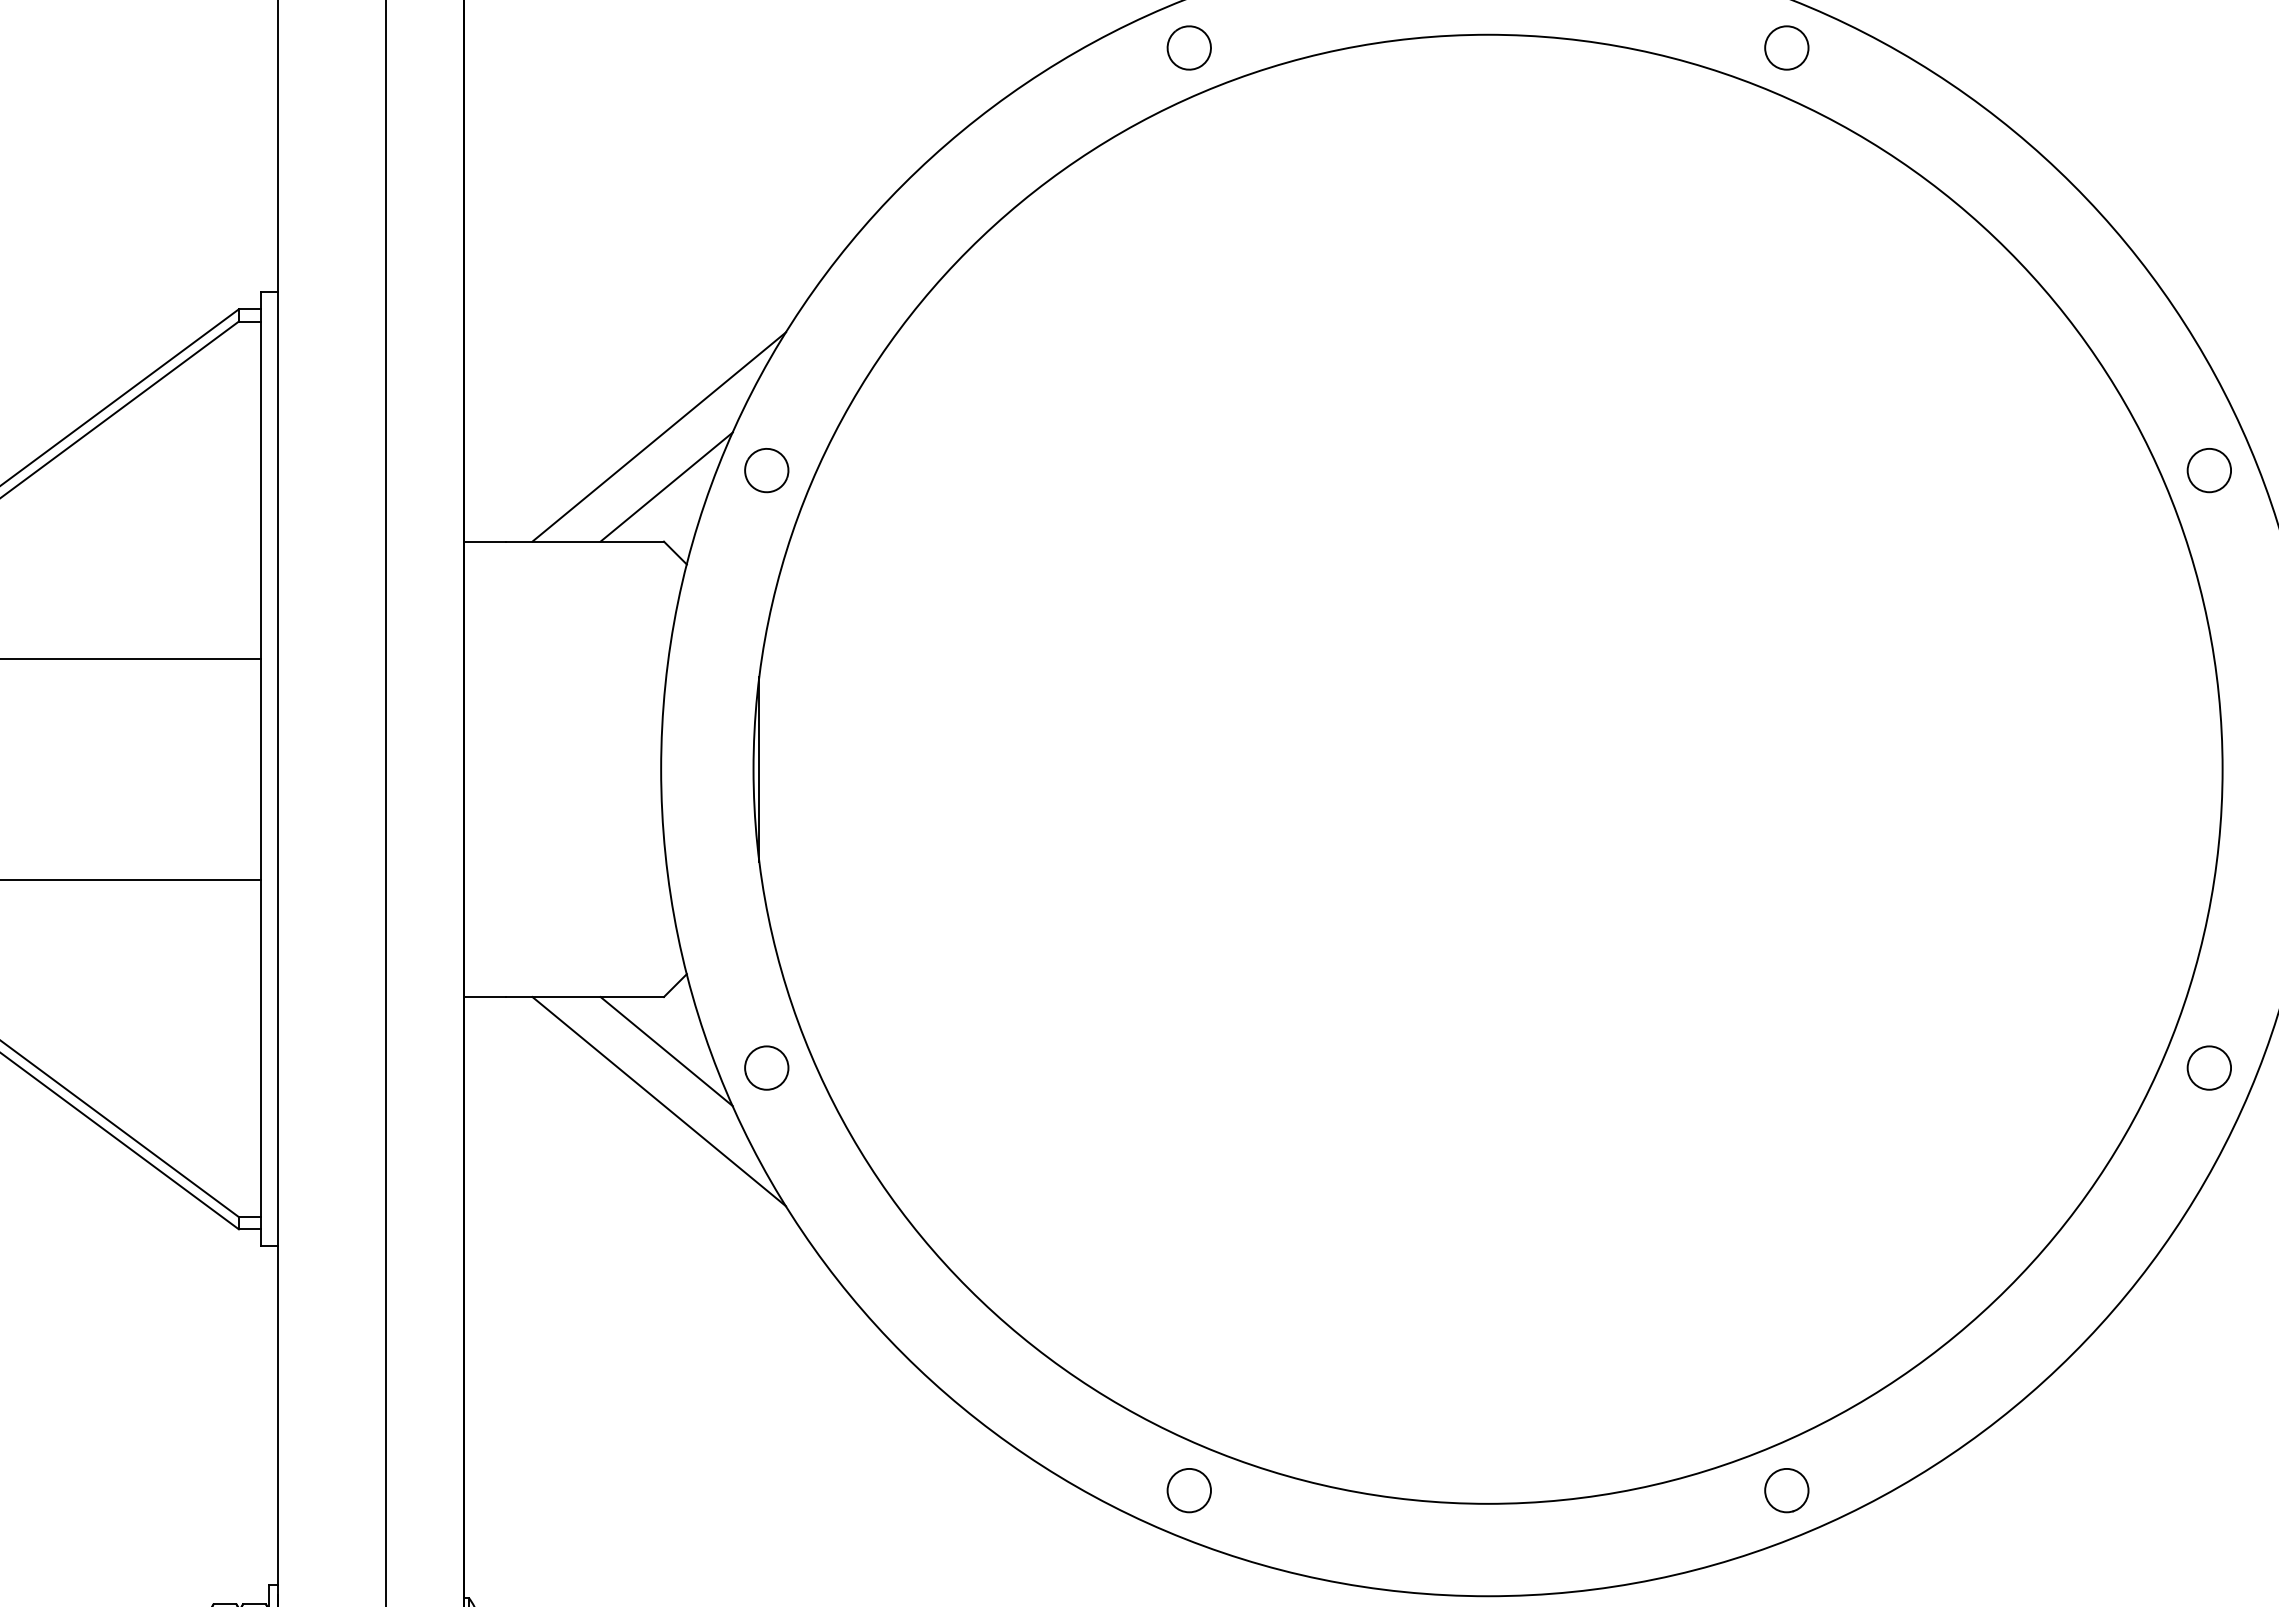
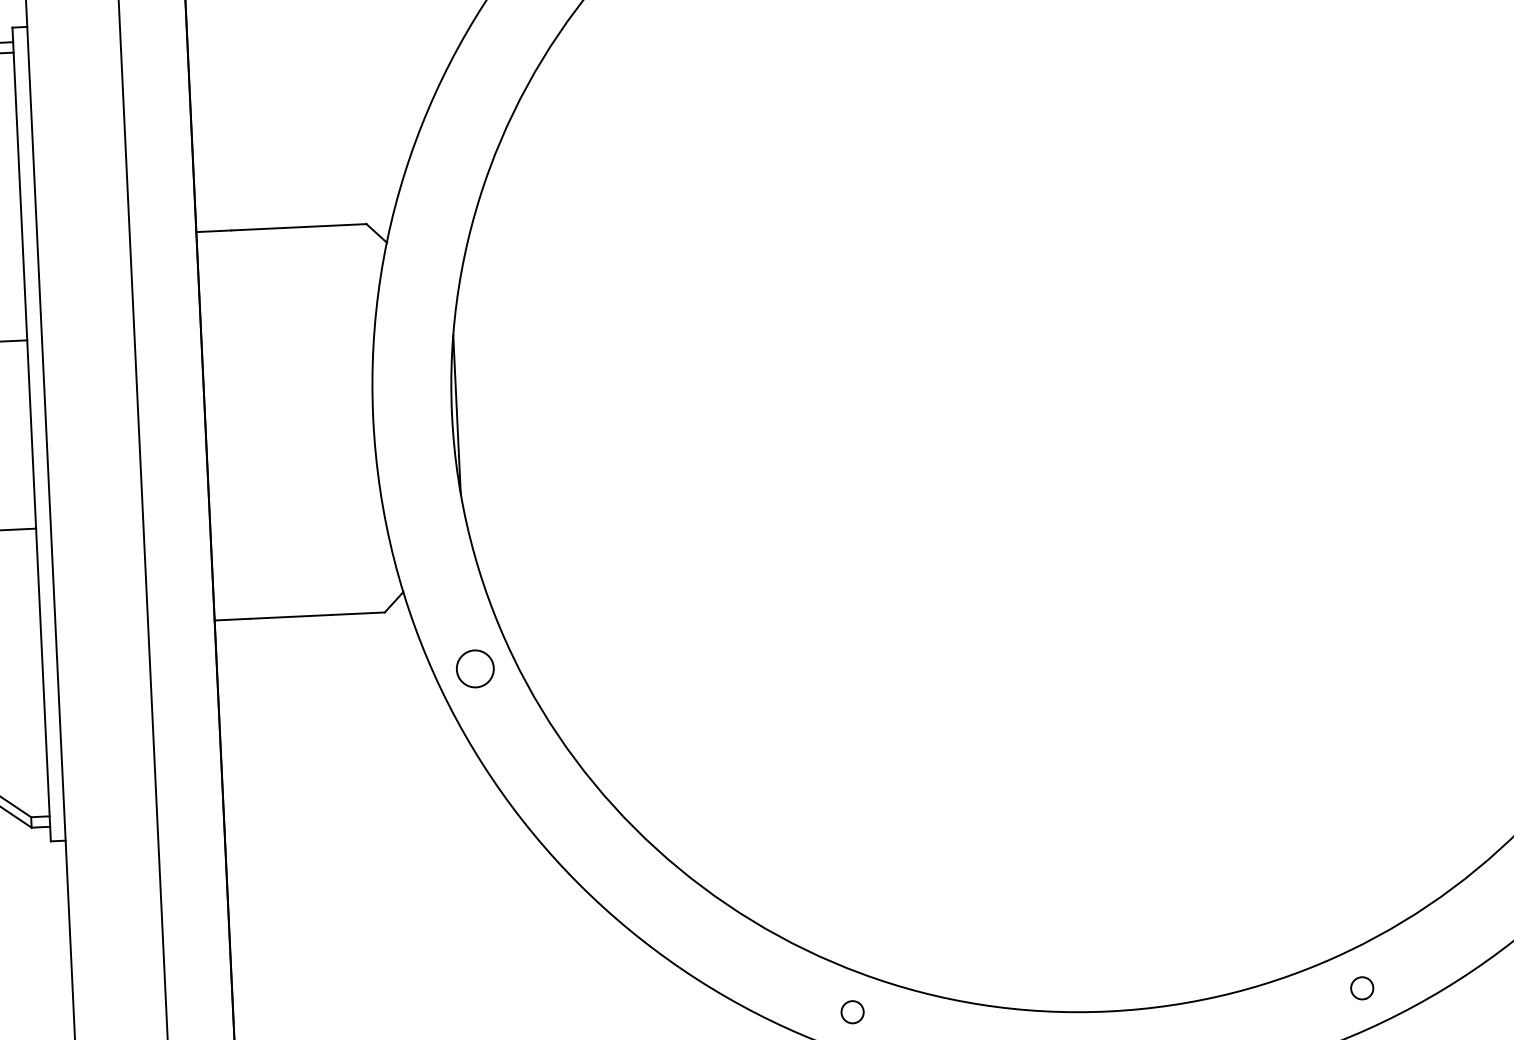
line: (659, 436) -> (358, 134), removed
part: (766, 470) -> (451, 159), removed
line: (666, 486) -> (366, 176), removed
line: (666, 1051) -> (389, 658), removed
line: (659, 1101) -> (385, 701), removed
circle: (1188, 1490) -> (851, 1012), size x0.6
circle: (1786, 1490) -> (1361, 988), size x0.6

